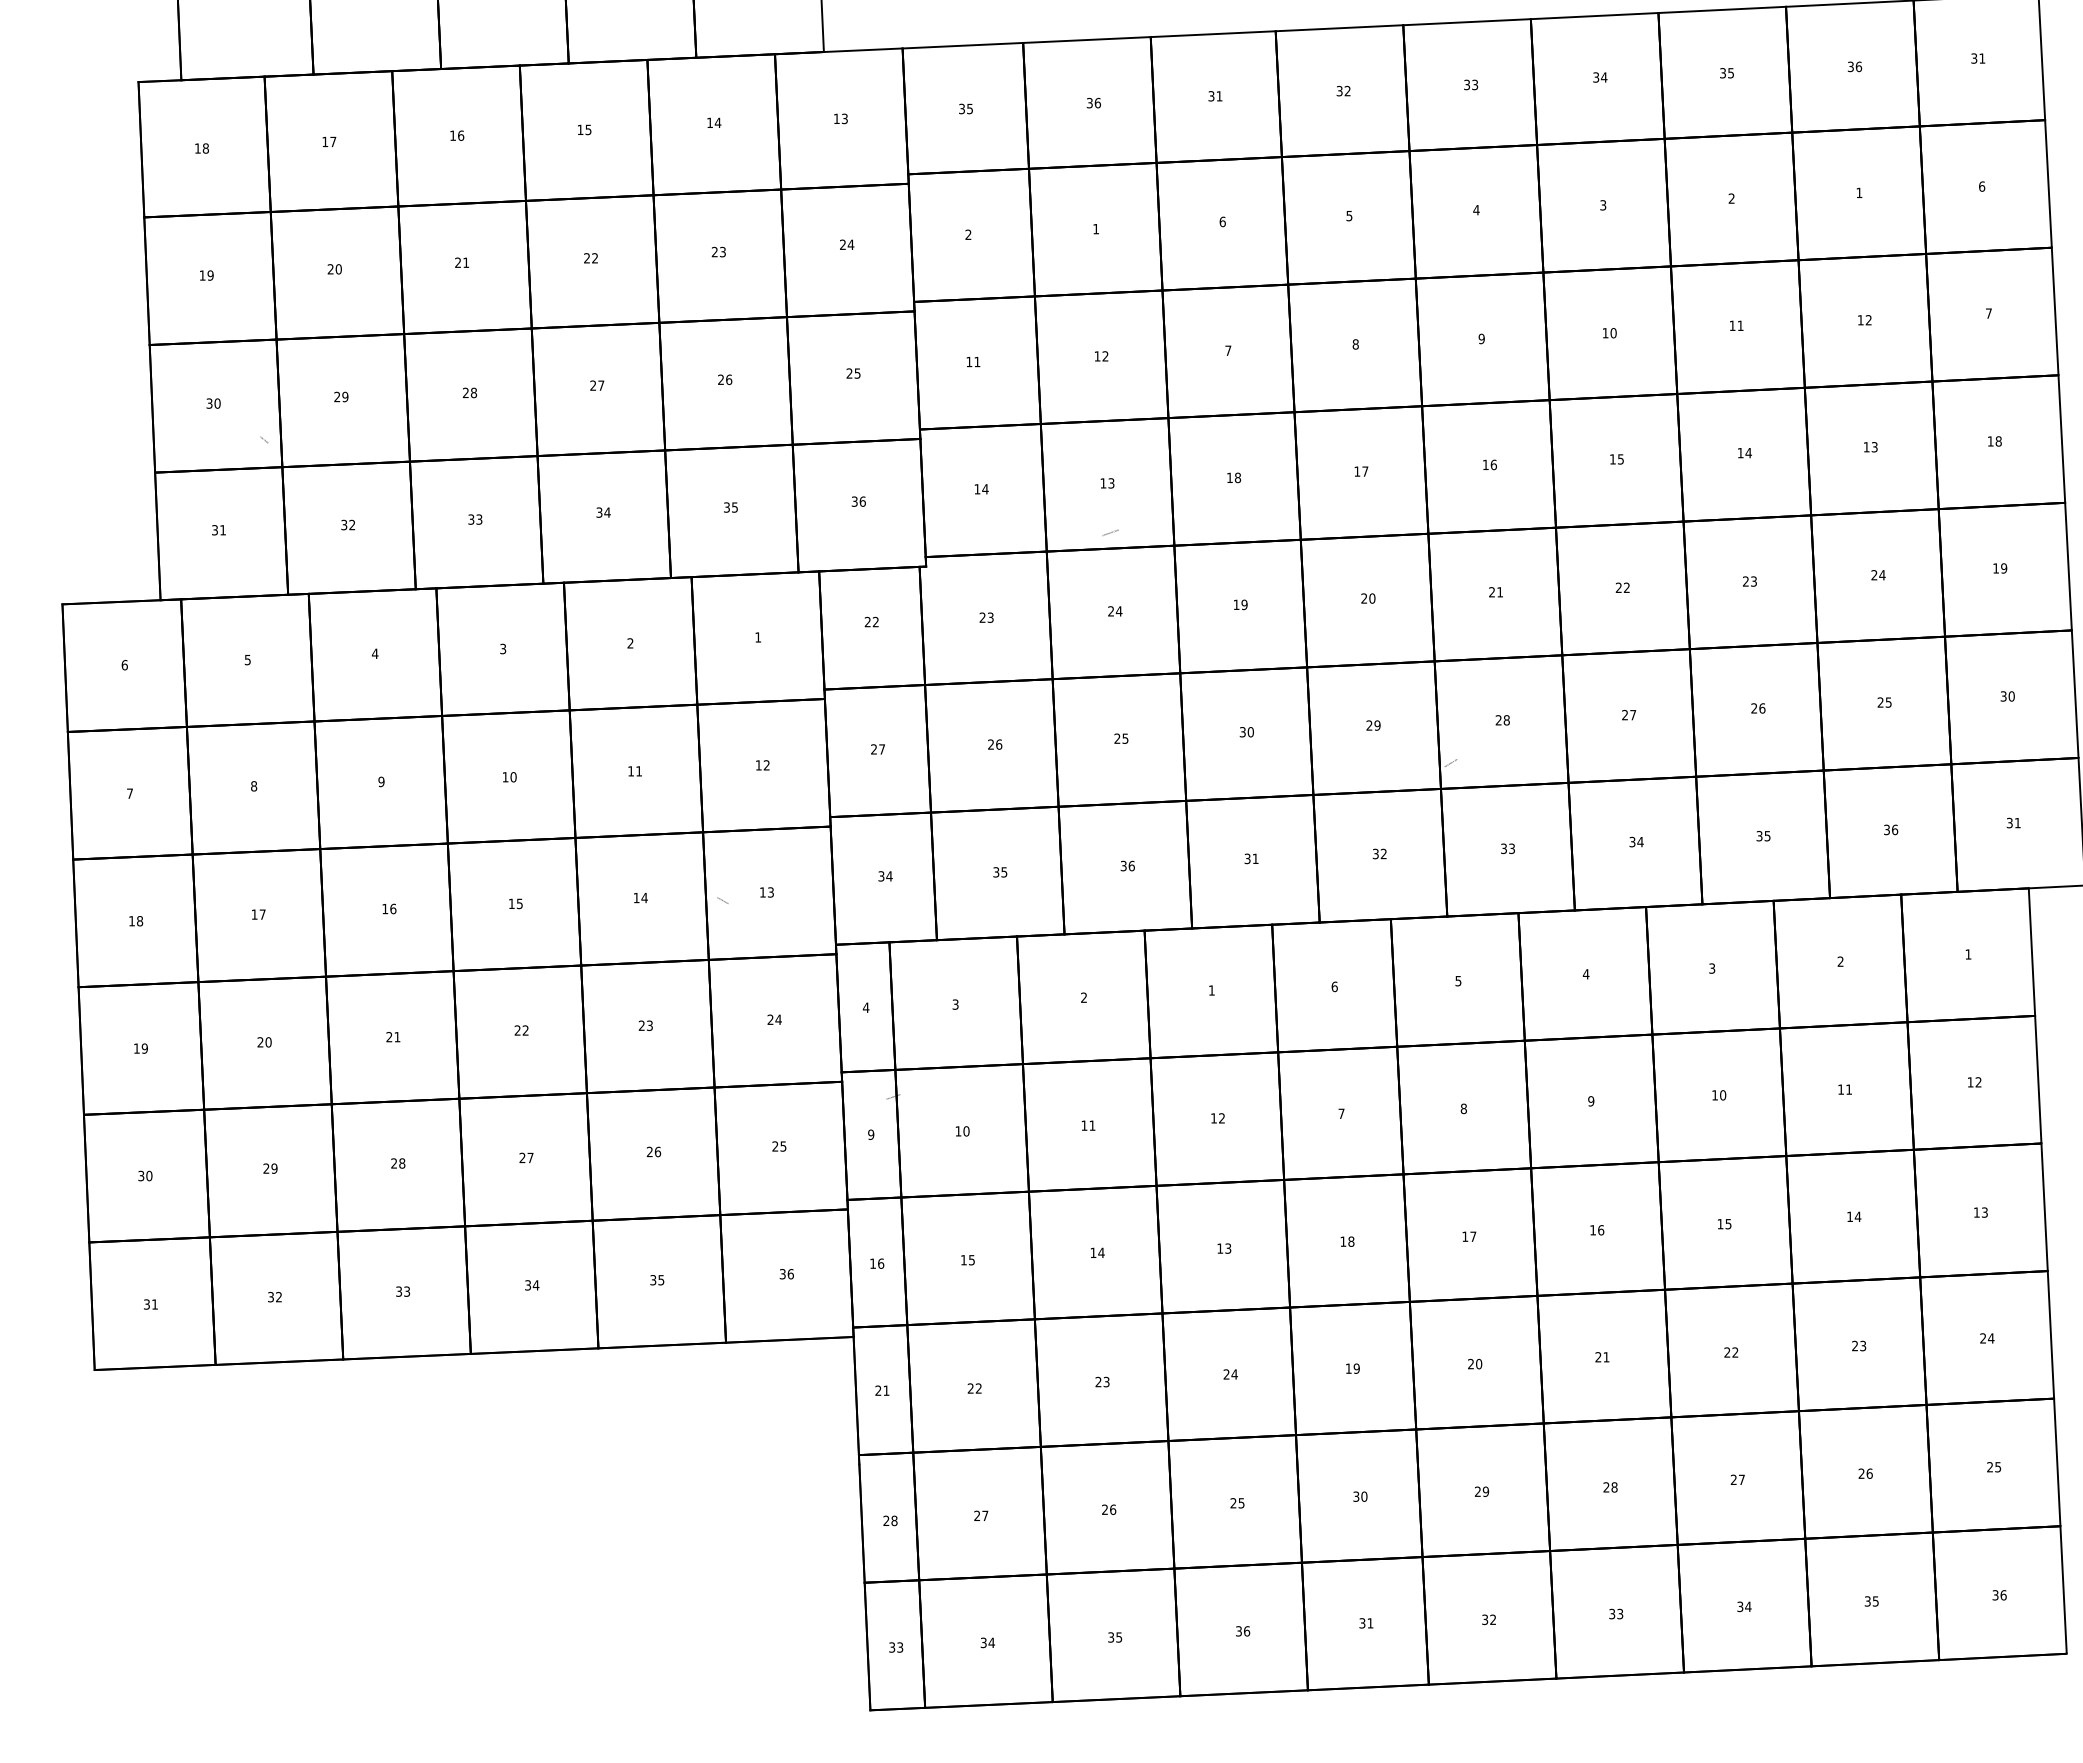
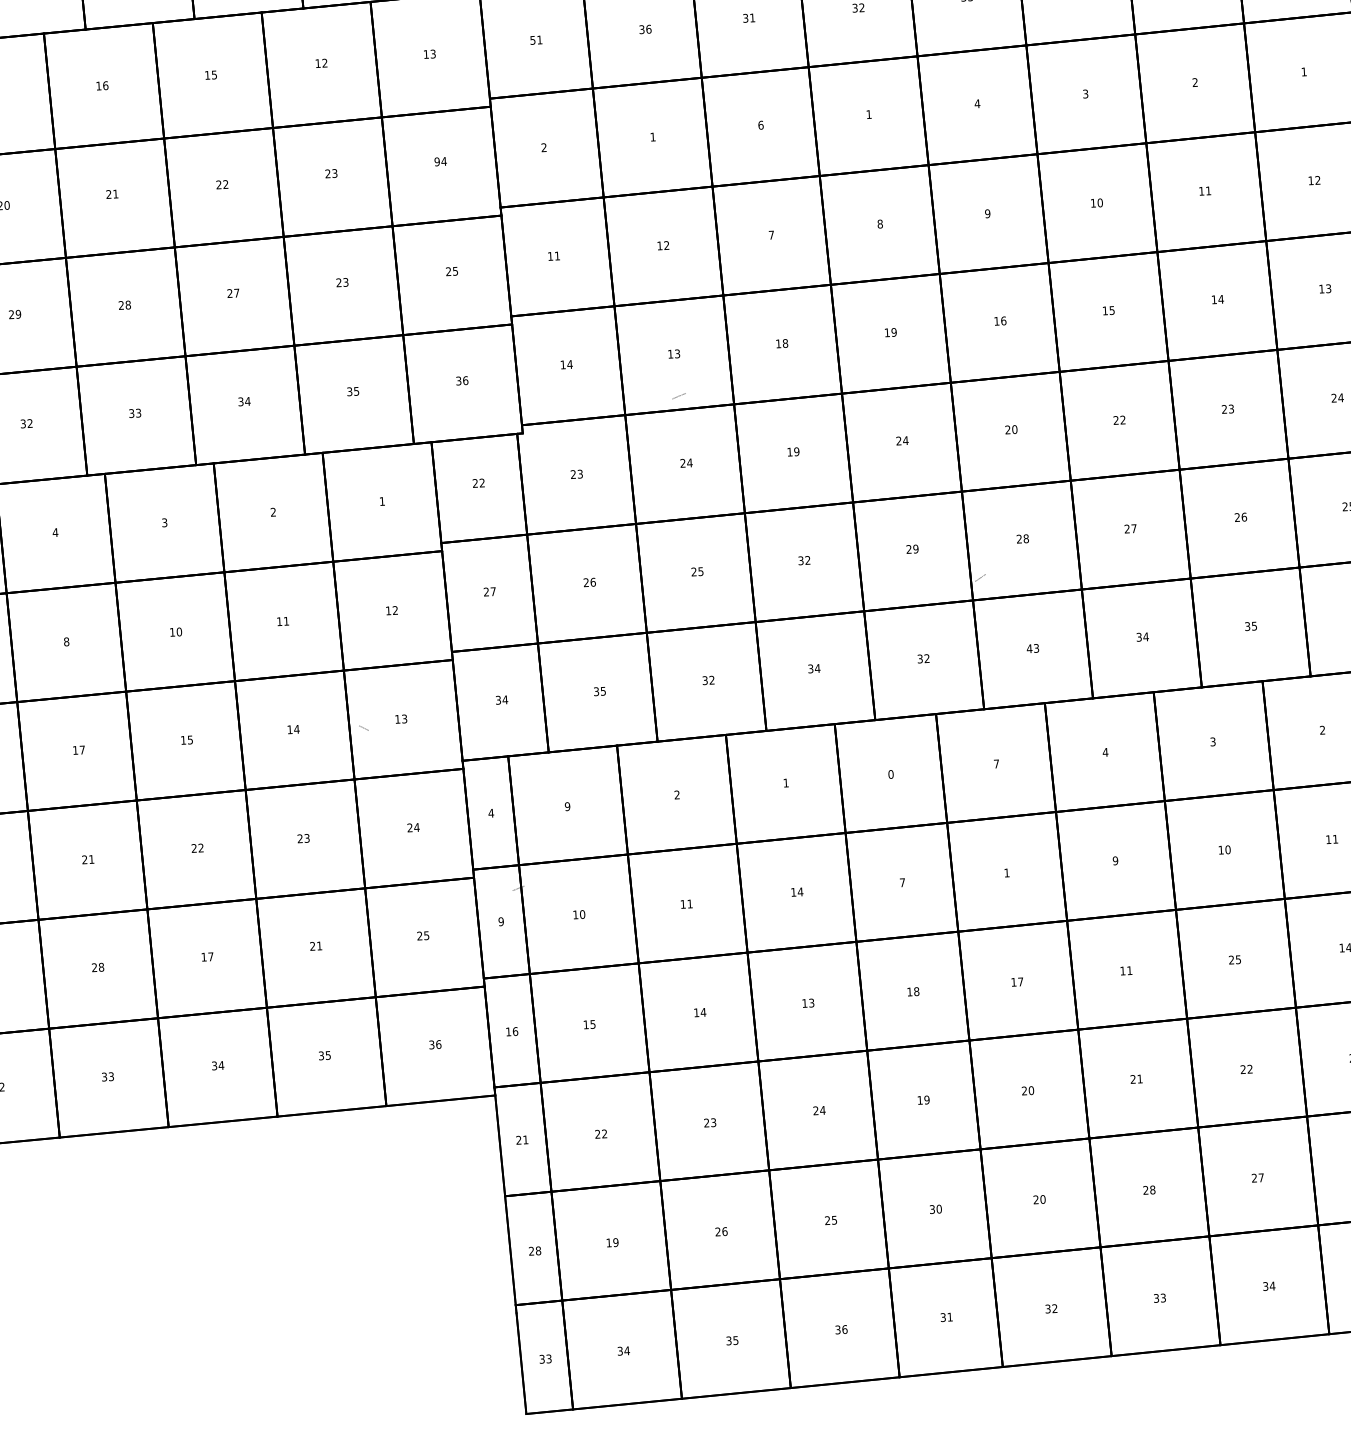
text: (965, 108) -> (535, 39), 35 -> 51
text: (717, 122) -> (324, 62), 14 -> 12
text: (1349, 216) -> (869, 114), 5 -> 1
text: (842, 244) -> (436, 161), 24 -> 94
text: (729, 379) -> (346, 282), 26 -> 23
text: (1365, 471) -> (894, 332), 17 -> 19
text: (1500, 592) -> (1015, 429), 21 -> 20
text: (1372, 598) -> (905, 440), 20 -> 24
text: (1250, 732) -> (807, 560), 30 -> 32
text: (381, 781) -> (66, 641), 9 -> 8
text: (1503, 848) -> (1029, 648), 33 -> 43
text: (1255, 858) -> (817, 668), 31 -> 34
text: (1131, 865) -> (711, 679), 36 -> 32
text: (393, 908) -> (82, 749), 16 -> 17
text: (1458, 981) -> (996, 764), 5 -> 7
text: (1334, 986) -> (890, 774), 6 -> 0
text: (955, 1004) -> (567, 806), 3 -> 9
text: (1463, 1108) -> (1006, 872), 8 -> 1
text: (1221, 1118) -> (800, 892), 12 -> 14
text: (657, 1151) -> (319, 945), 26 -> 21
text: (522, 1157) -> (204, 956), 27 -> 17
text: (1720, 1224) -> (1231, 960), 15 -> 25
text: (1601, 1230) -> (1130, 970), 16 -> 11
text: (1485, 1491) -> (1042, 1199), 29 -> 20
text: (981, 1515) -> (612, 1242), 27 -> 19

